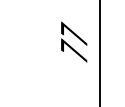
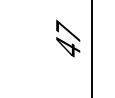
text: (74, 50) -> (68, 46), 77 -> 47

